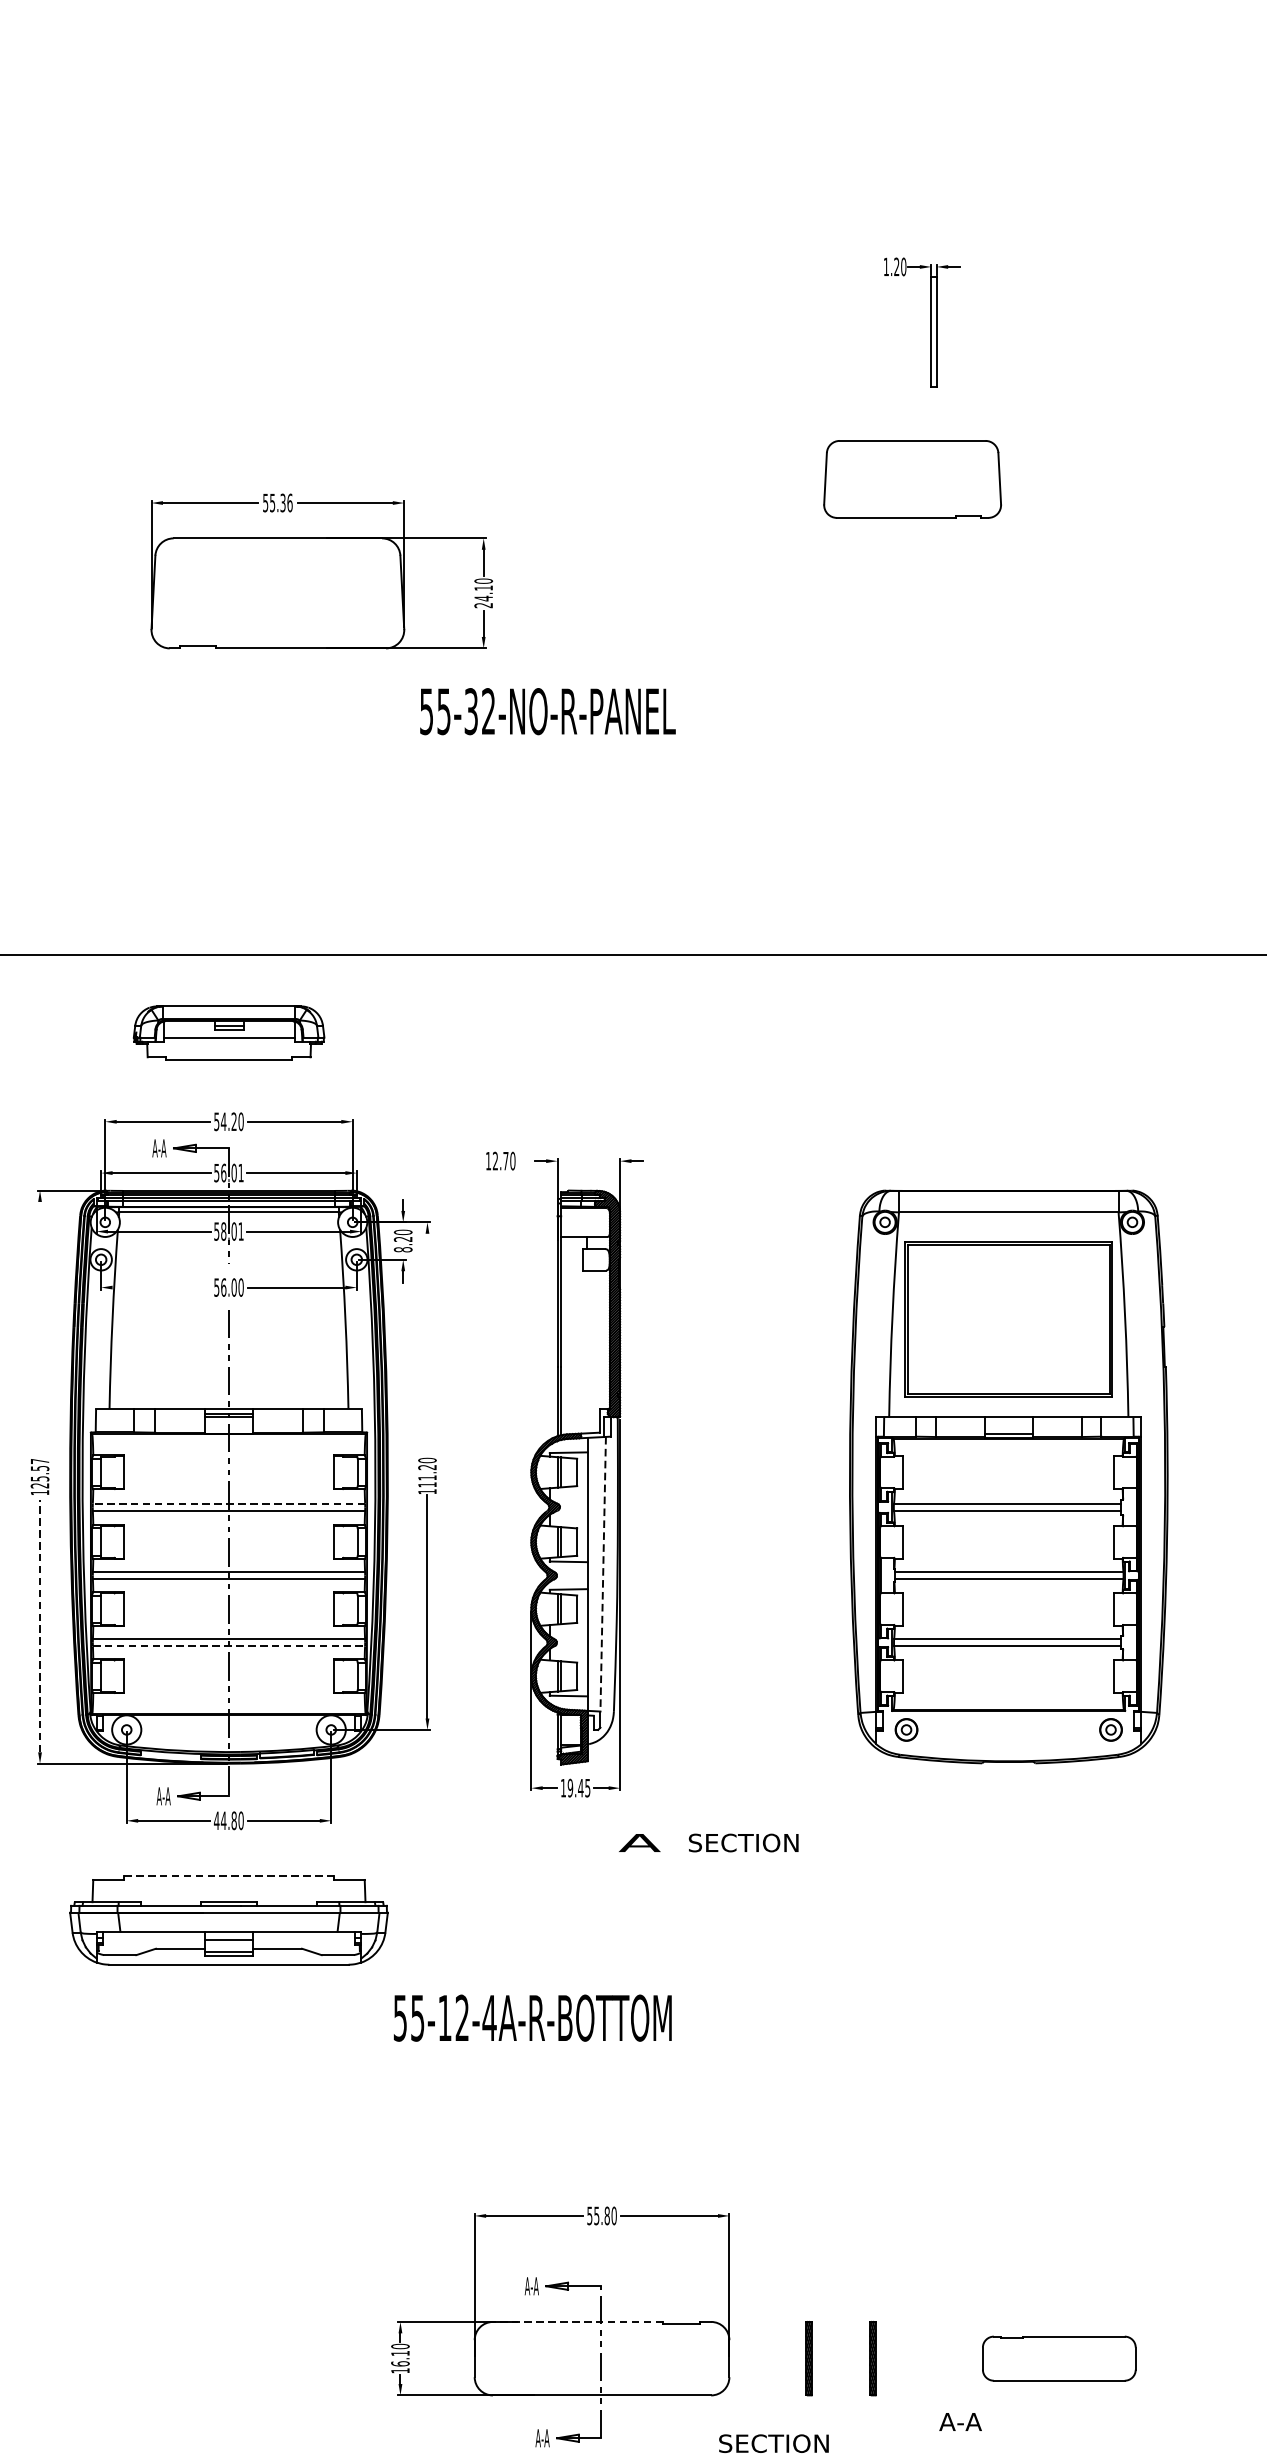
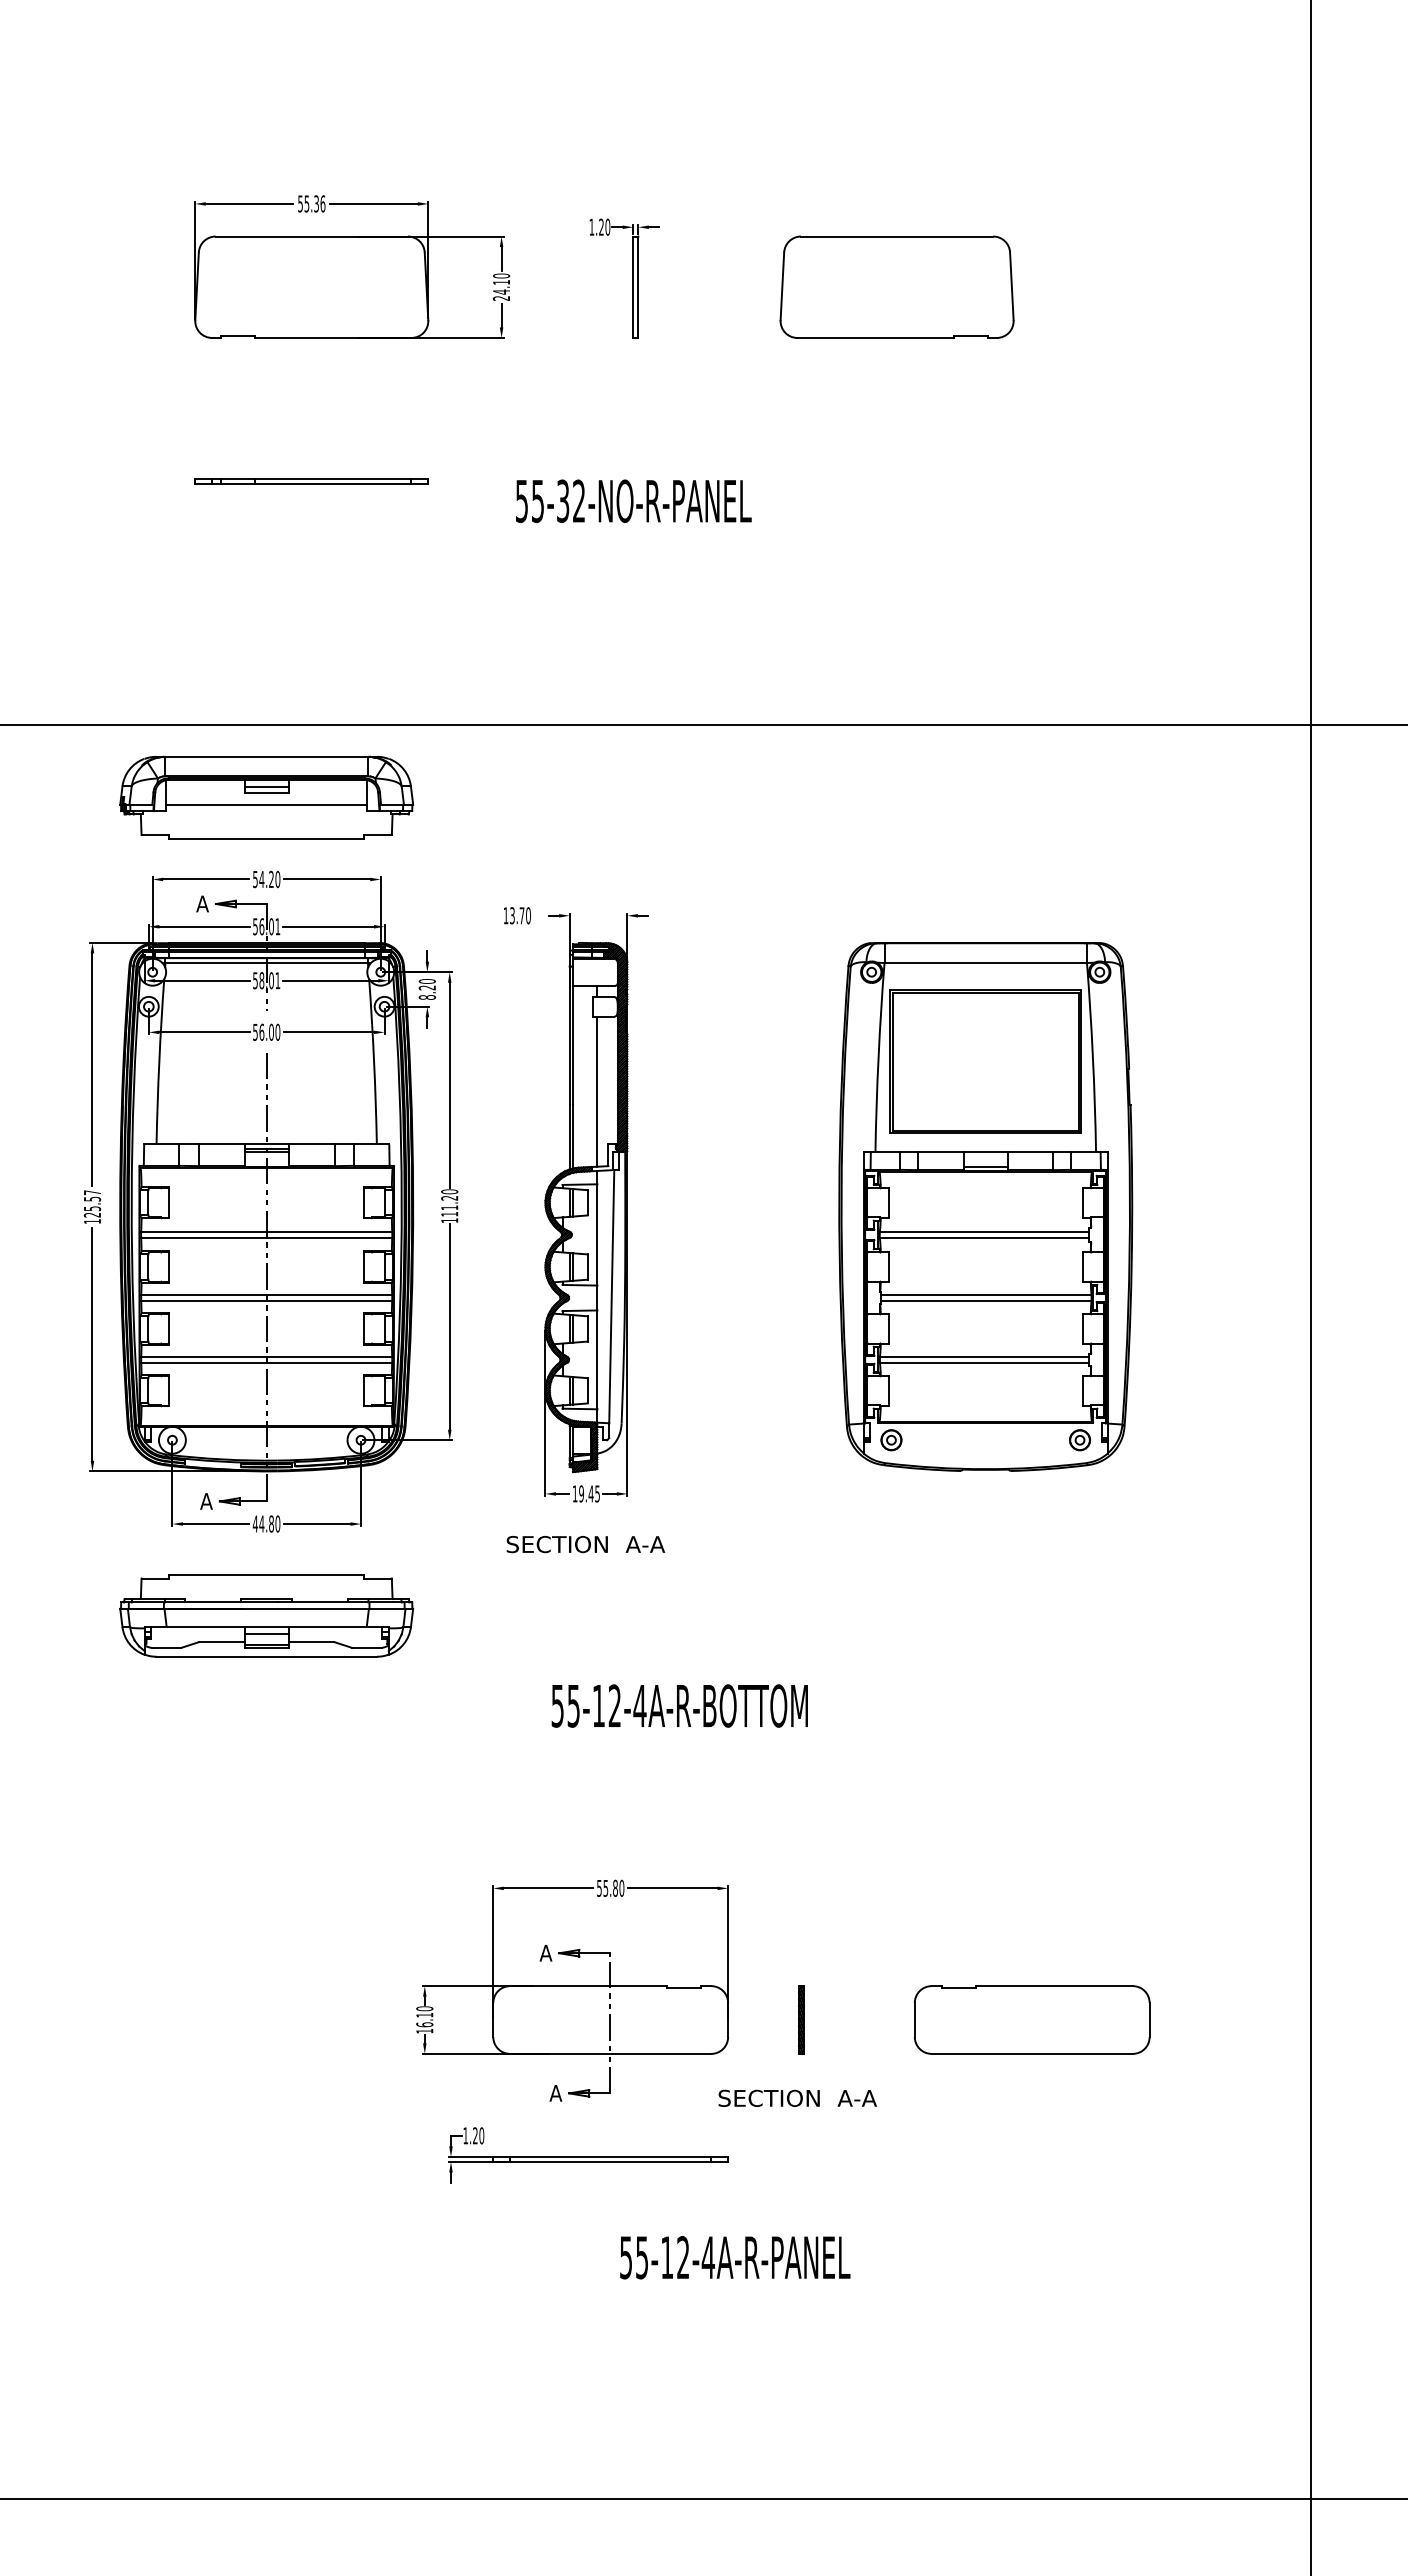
part: (930, 322) -> (632, 278), moved
part: (911, 478) -> (896, 286), size x1.43
part: (322, 570) -> (352, 266), moved
part: (277, 690) -> (311, 481), added
text: (547, 710) -> (633, 500), moved
part: (228, 1032) -> (266, 797), size x1.67
text: (159, 1147) -> (202, 903), A-A -> A
text: (495, 1160) -> (512, 915), 12.70 -> 13.70
line: (161, 1287) -> (204, 1032), added
line: (40, 1327) -> (92, 1069), added
line: (427, 1345) -> (449, 1085), added
line: (586, 1351) -> (596, 1091), added
line: (228, 1503) -> (266, 1231), dashed -> solid
line: (602, 1574) -> (611, 1296), dashed -> solid
line: (40, 1626) -> (92, 1344), dashed -> solid
line: (229, 1646) -> (267, 1363), dashed -> solid
text: (163, 1796) -> (206, 1501), A-A -> A
text: (639, 1842) -> (645, 1544), A -> A-A
text: (742, 1842) -> (556, 1544), moved
line: (228, 1875) -> (266, 1574), dashed -> solid
text: (532, 2017) -> (679, 1705), moved
text: (531, 2285) -> (545, 1952), A-A -> A
line: (577, 2322) -> (588, 1986), dashed -> solid
part: (872, 2358) -> (860, 2019), removed
part: (1059, 2358) -> (1032, 2019), size x1.67
text: (959, 2422) -> (856, 2098), moved
text: (542, 2438) -> (555, 2093), A-A -> A

